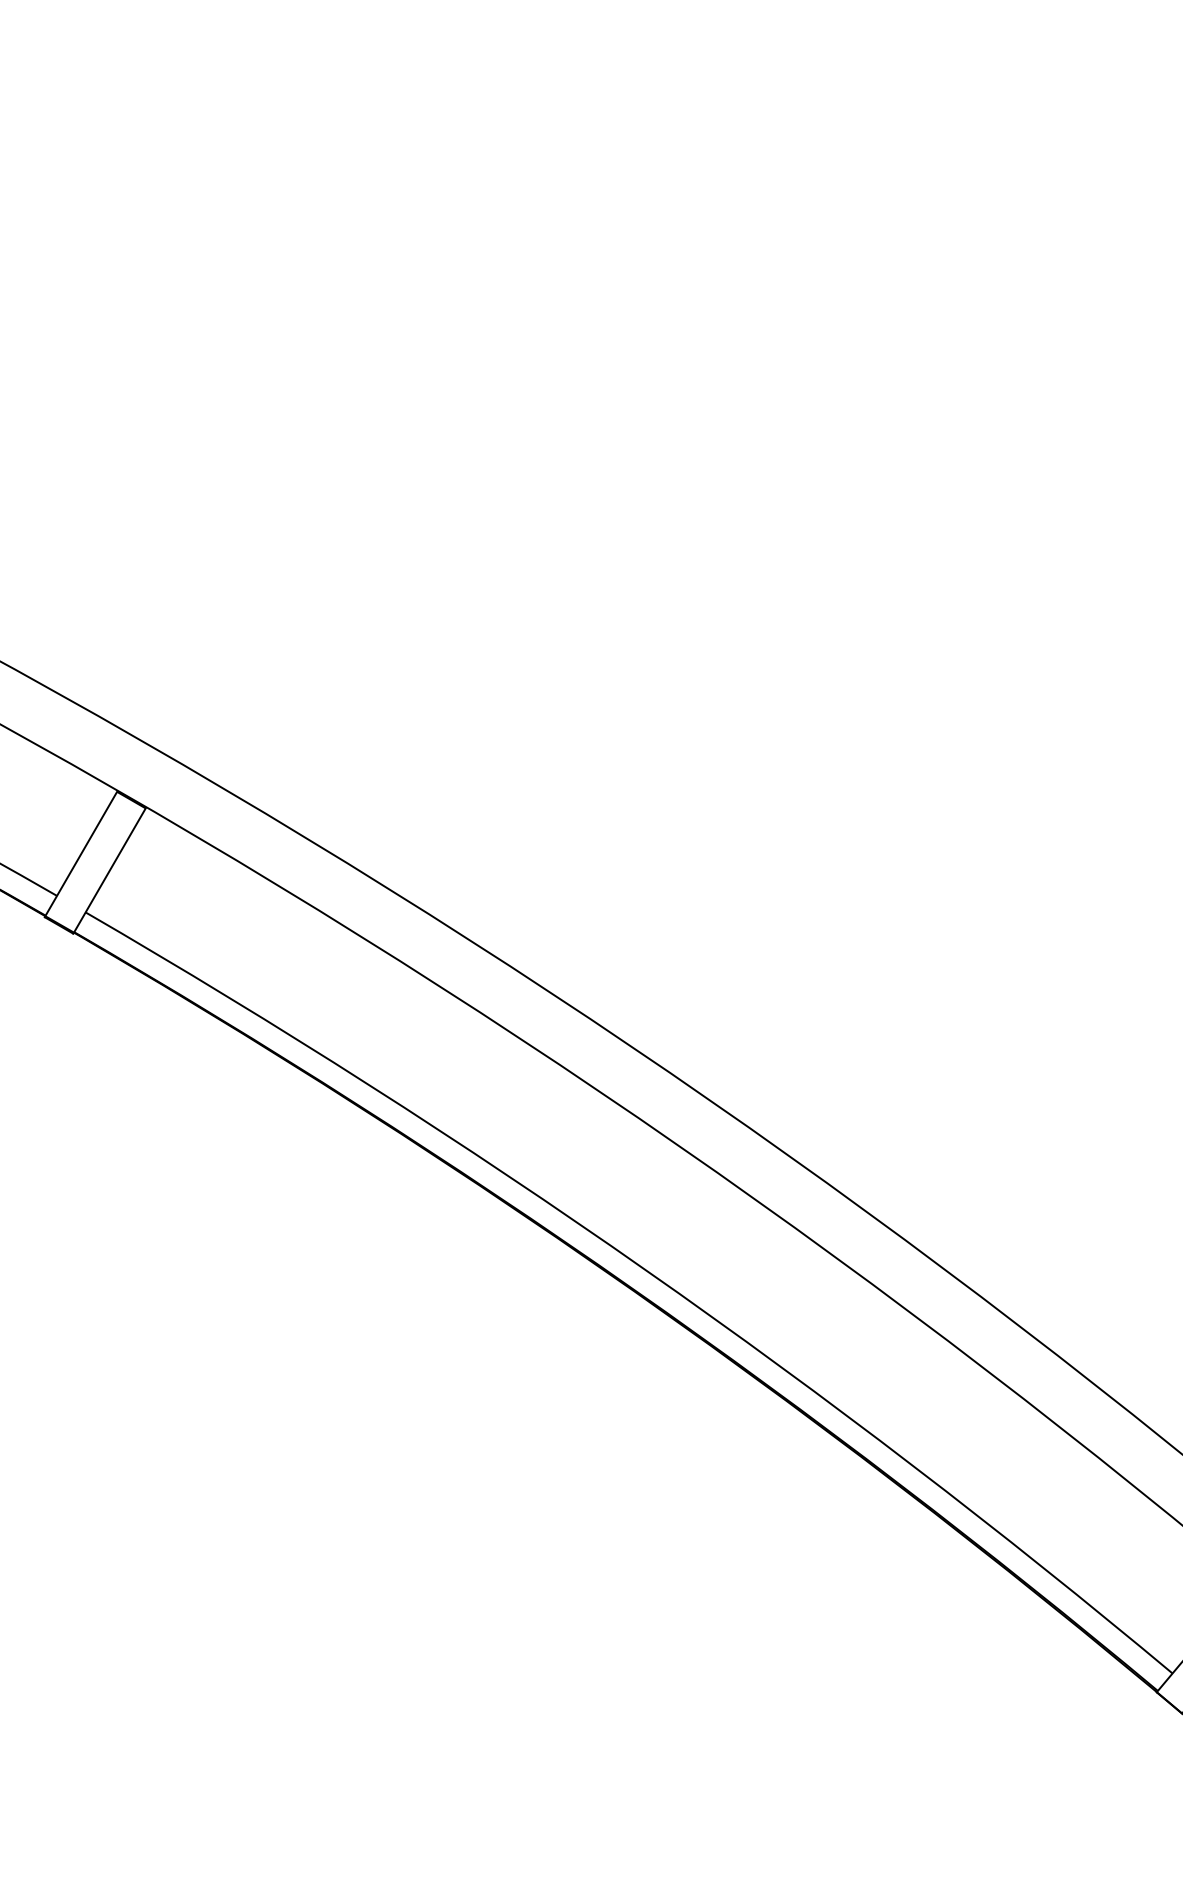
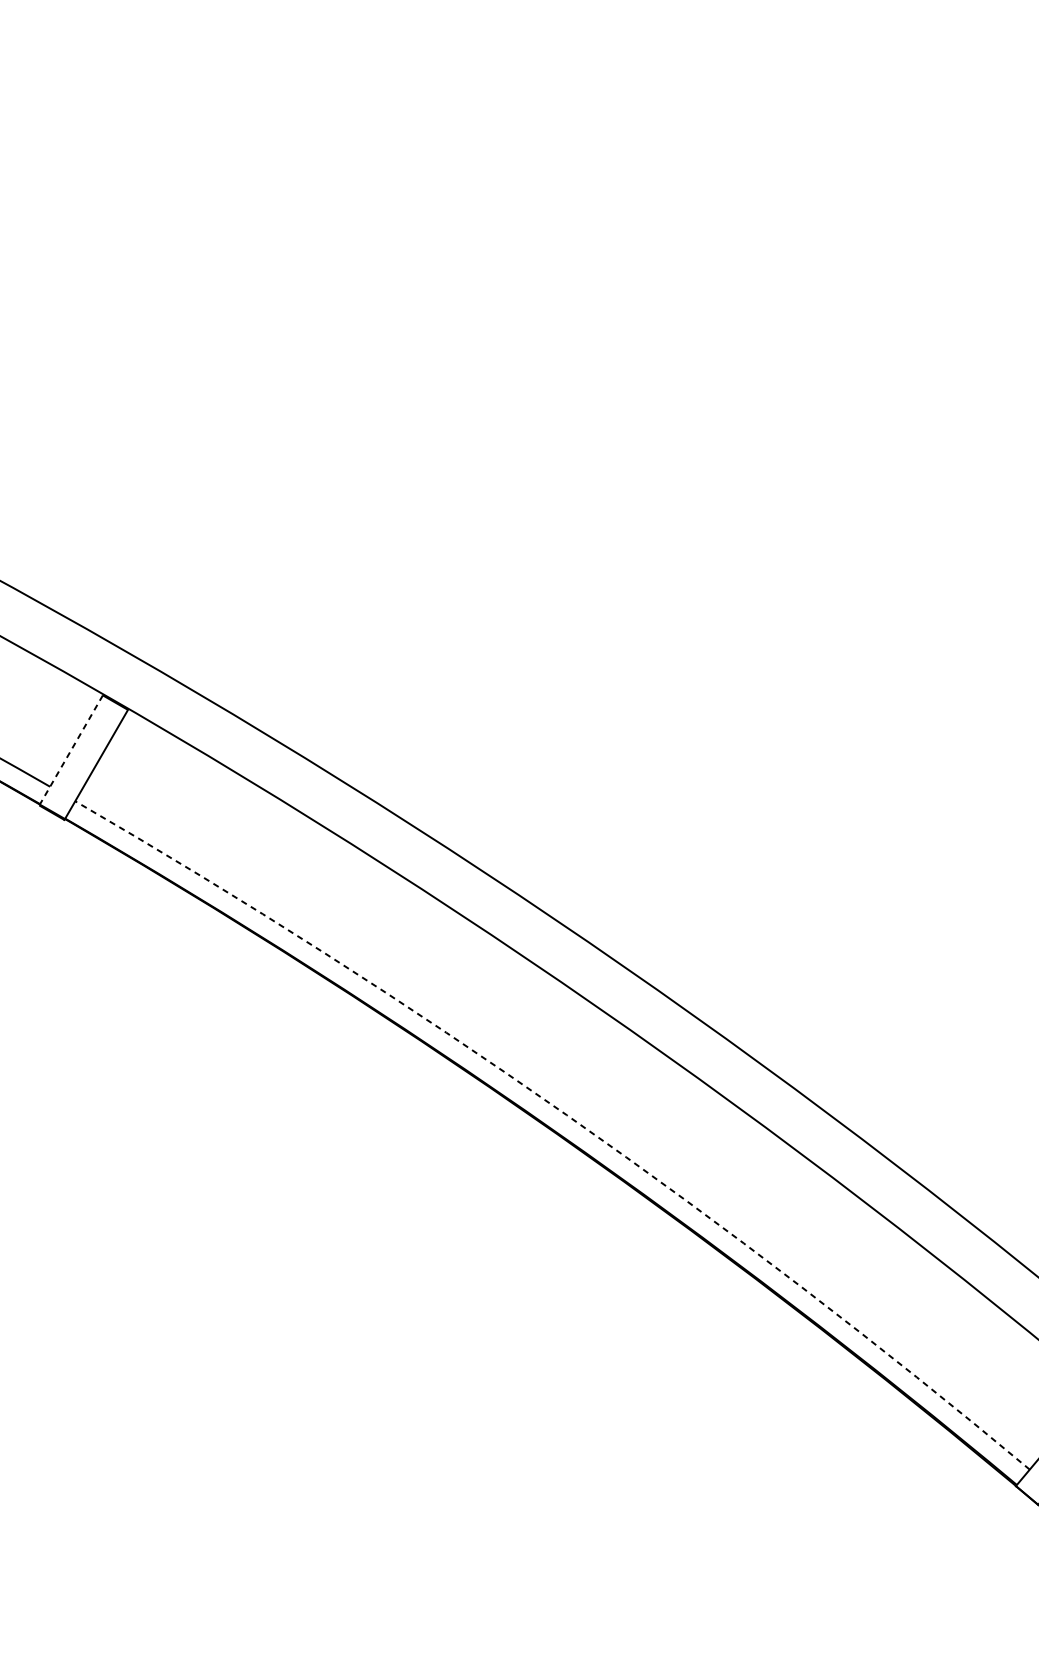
line: (80, 854) -> (70, 750), solid -> dashed
arc: (645, 1269) -> (566, 1114), solid -> dashed

